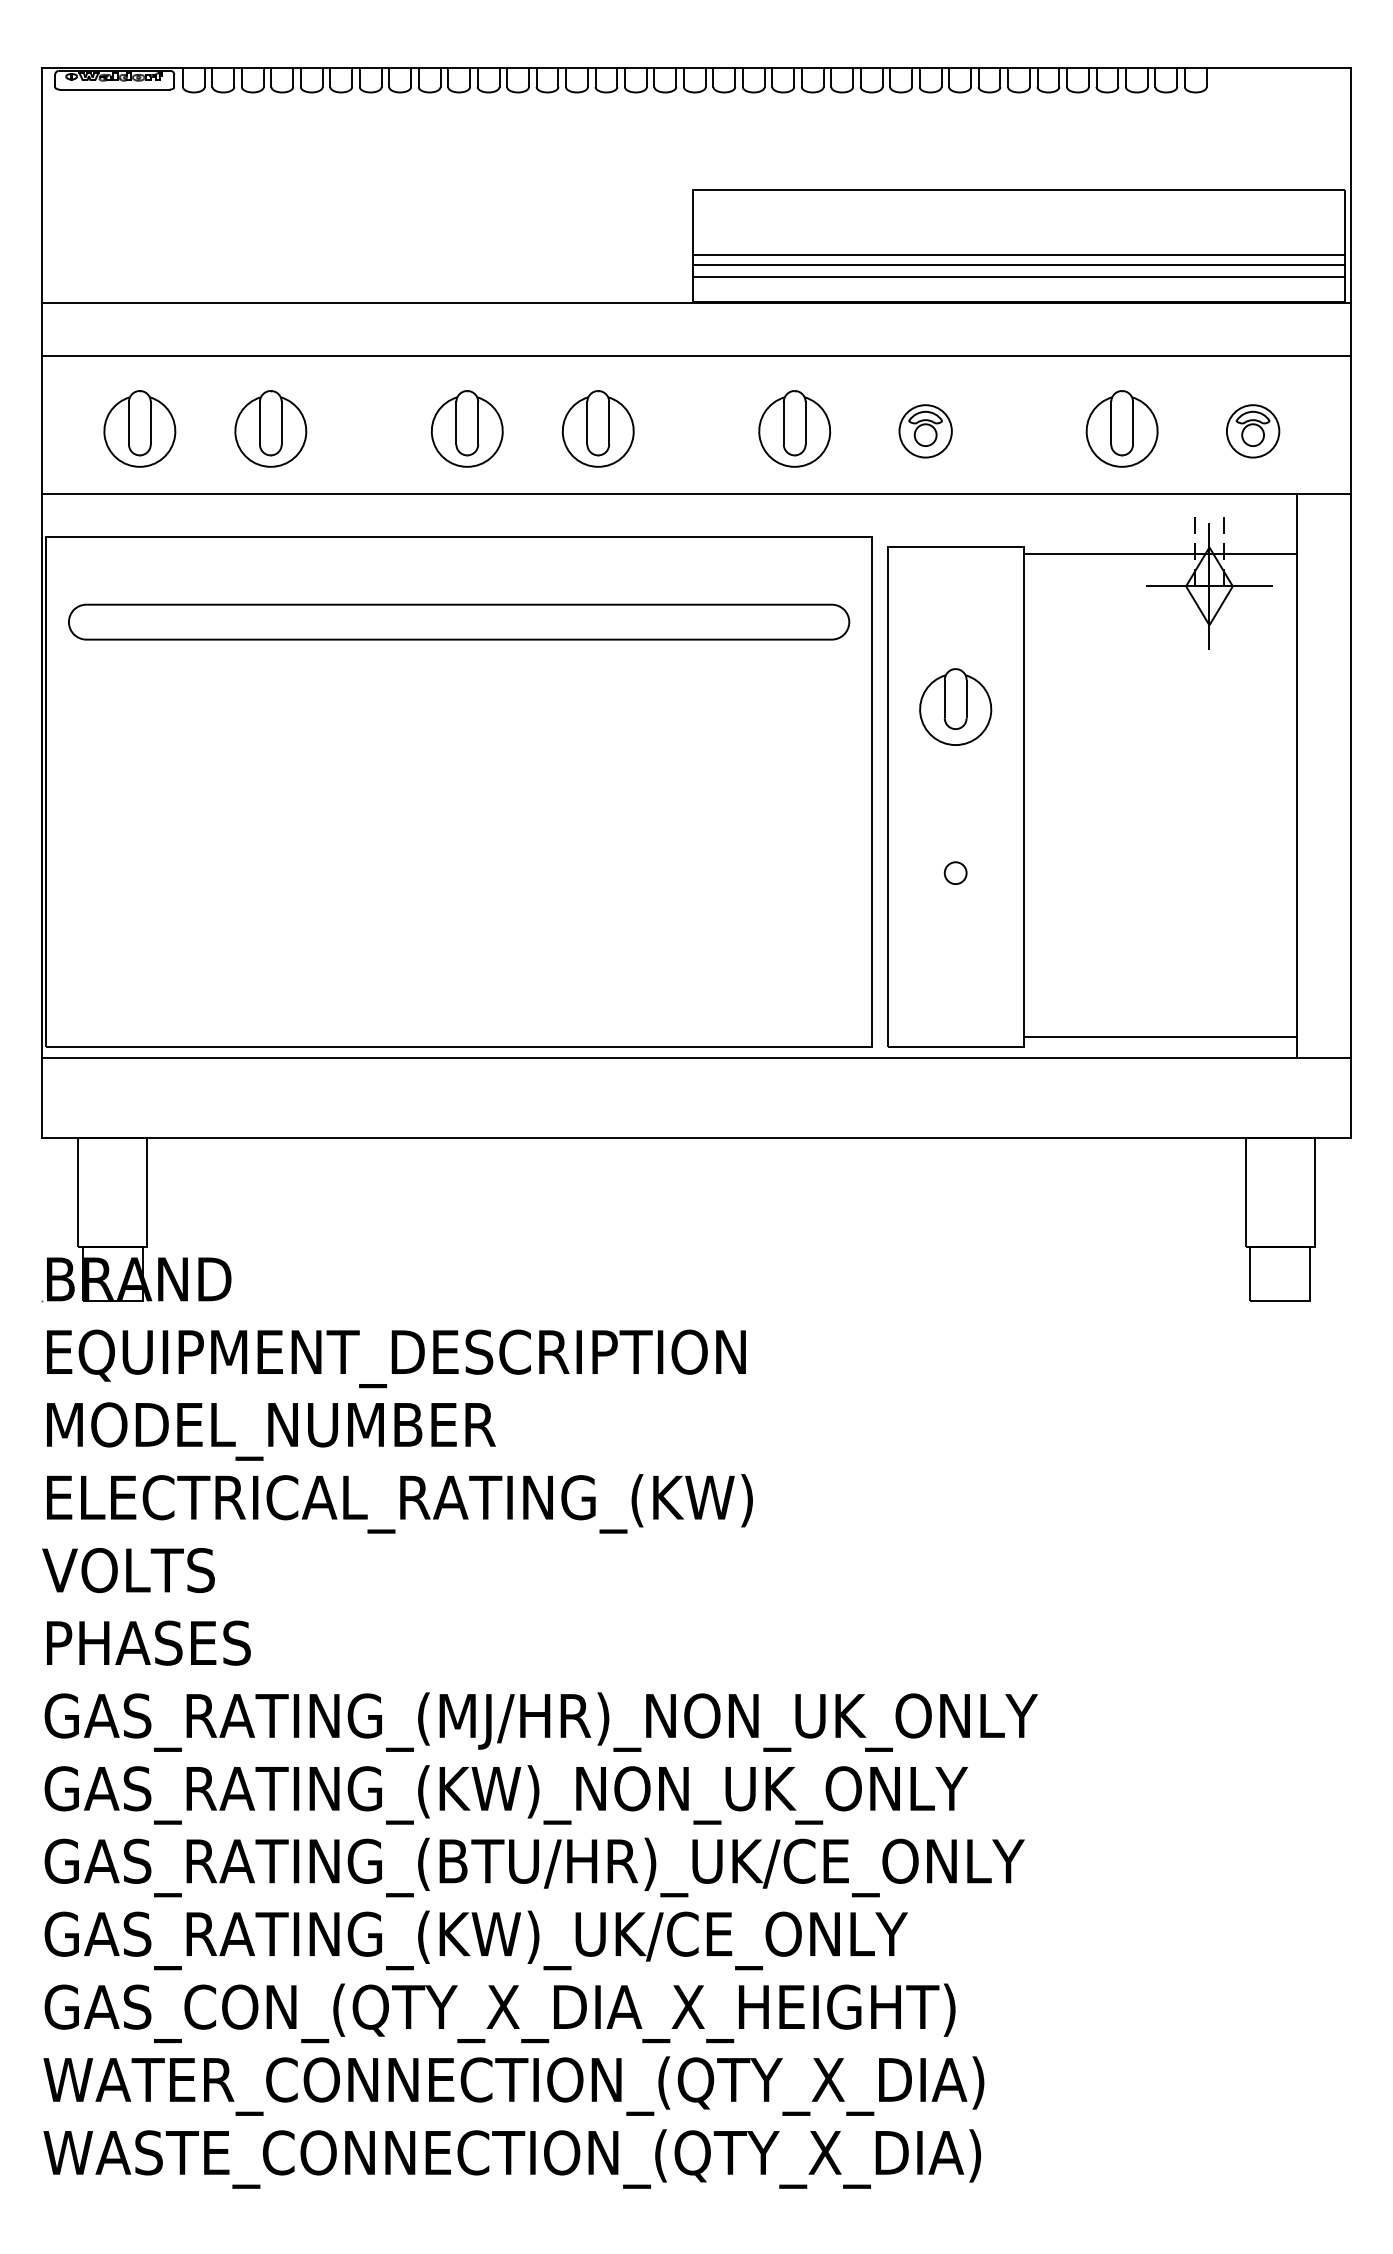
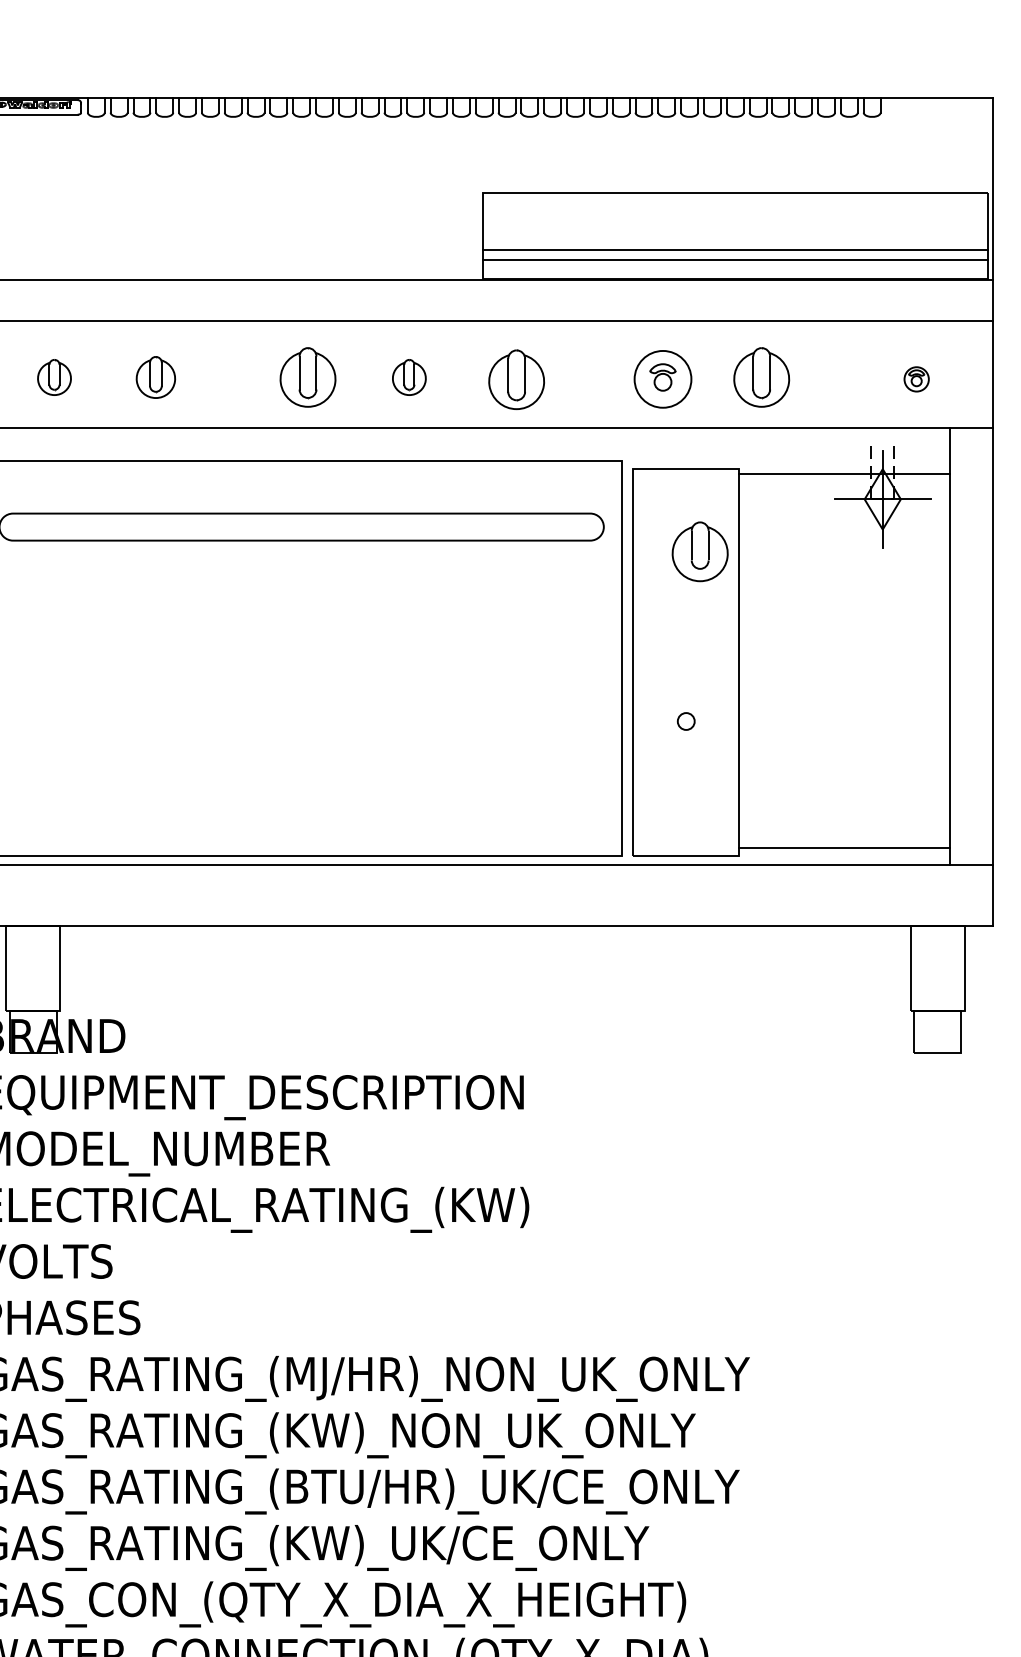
line: (1018, 254) -> (734, 242), removed
part: (139, 428) -> (54, 377), size x0.6
part: (270, 428) -> (155, 377), size x0.7
part: (597, 428) -> (408, 377), size x0.6
part: (794, 428) -> (516, 379), moved
part: (1121, 428) -> (761, 377), moved
circle: (925, 431) -> (662, 379), size x1.4
part: (1253, 431) -> (916, 379), size x0.6
part: (955, 706) -> (700, 551), moved

